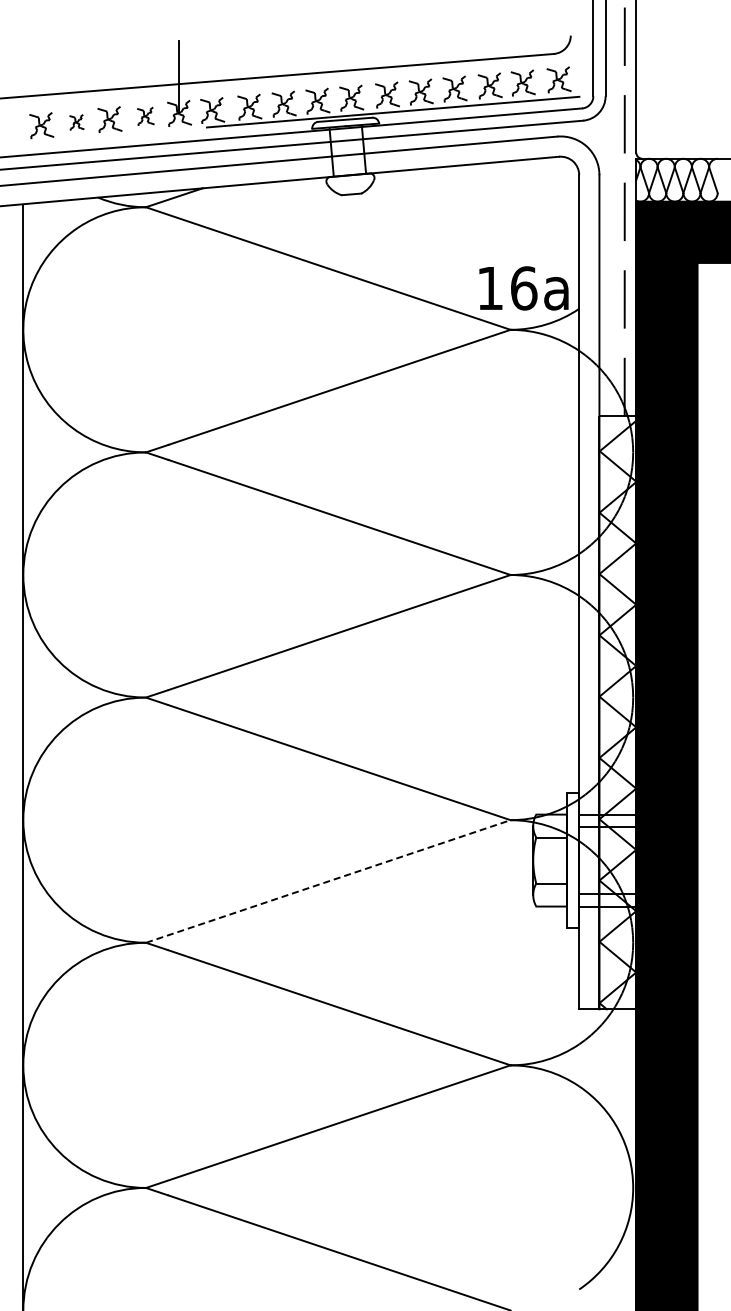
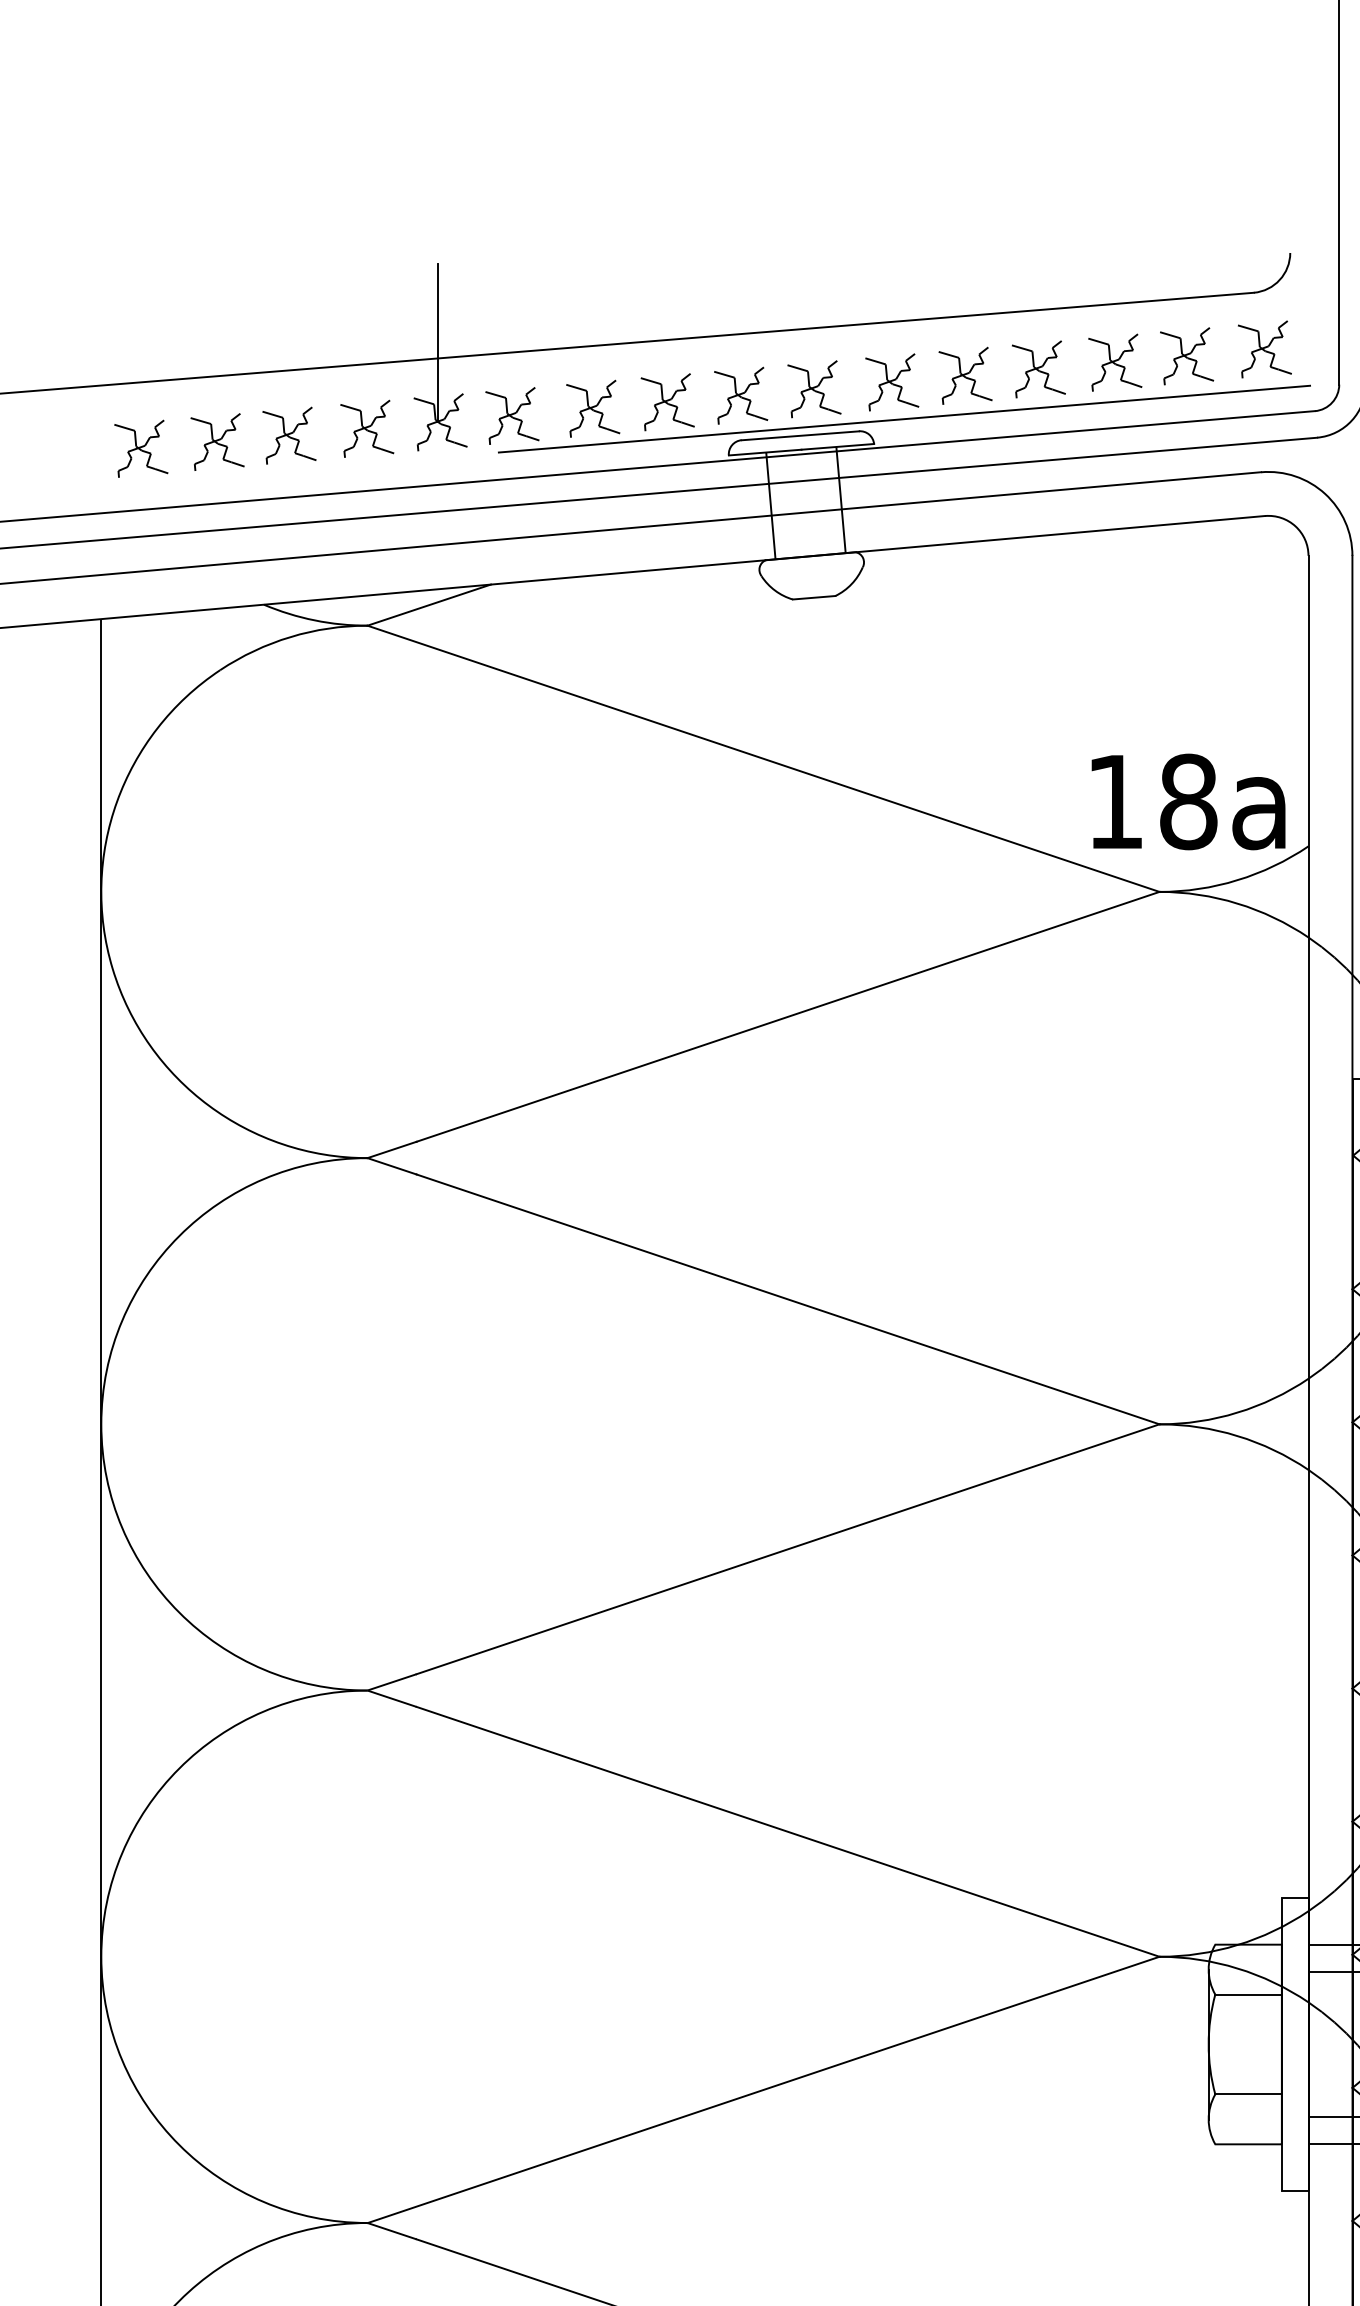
part: (145, 116) -> (366, 428), size x1.43
part: (76, 122) -> (216, 441), size x1.67
text: (523, 288) -> (1187, 802), 16a -> 18a
line: (328, 881) -> (764, 2089), dashed -> solid

